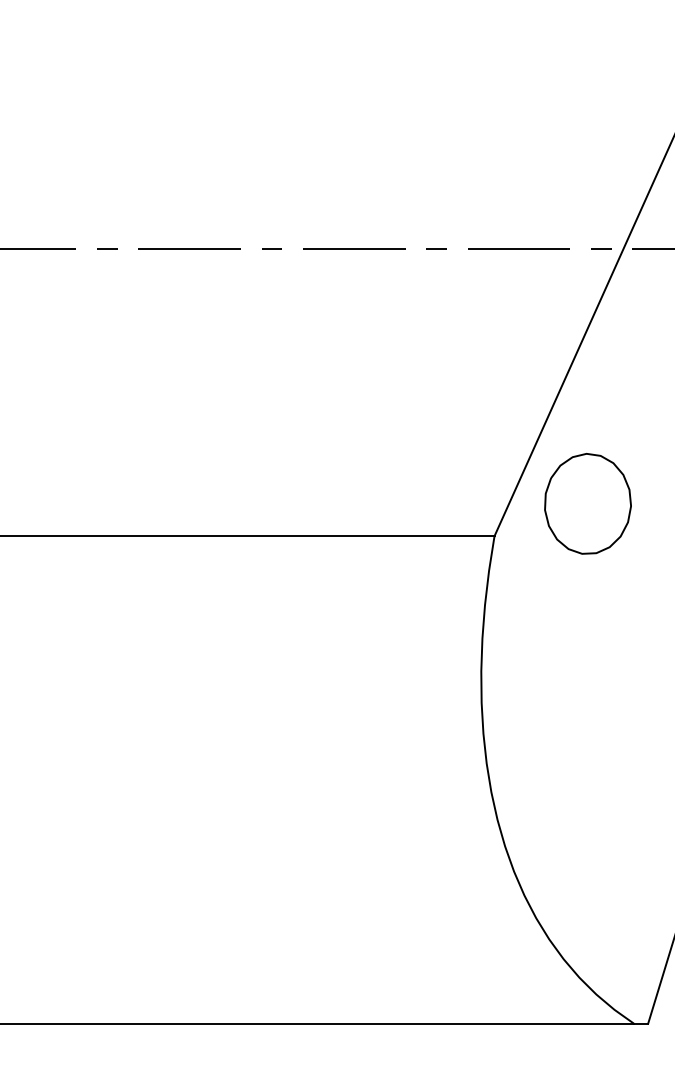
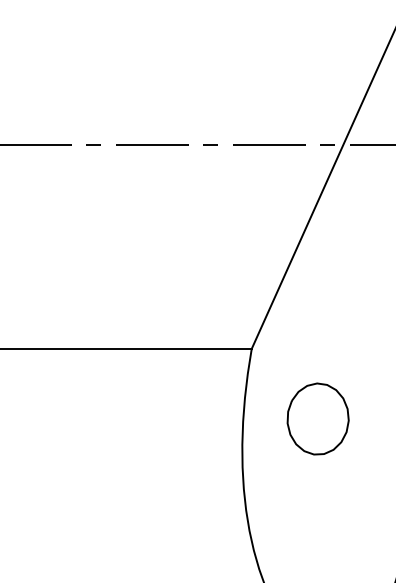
part: (587, 503) -> (317, 418), moved

